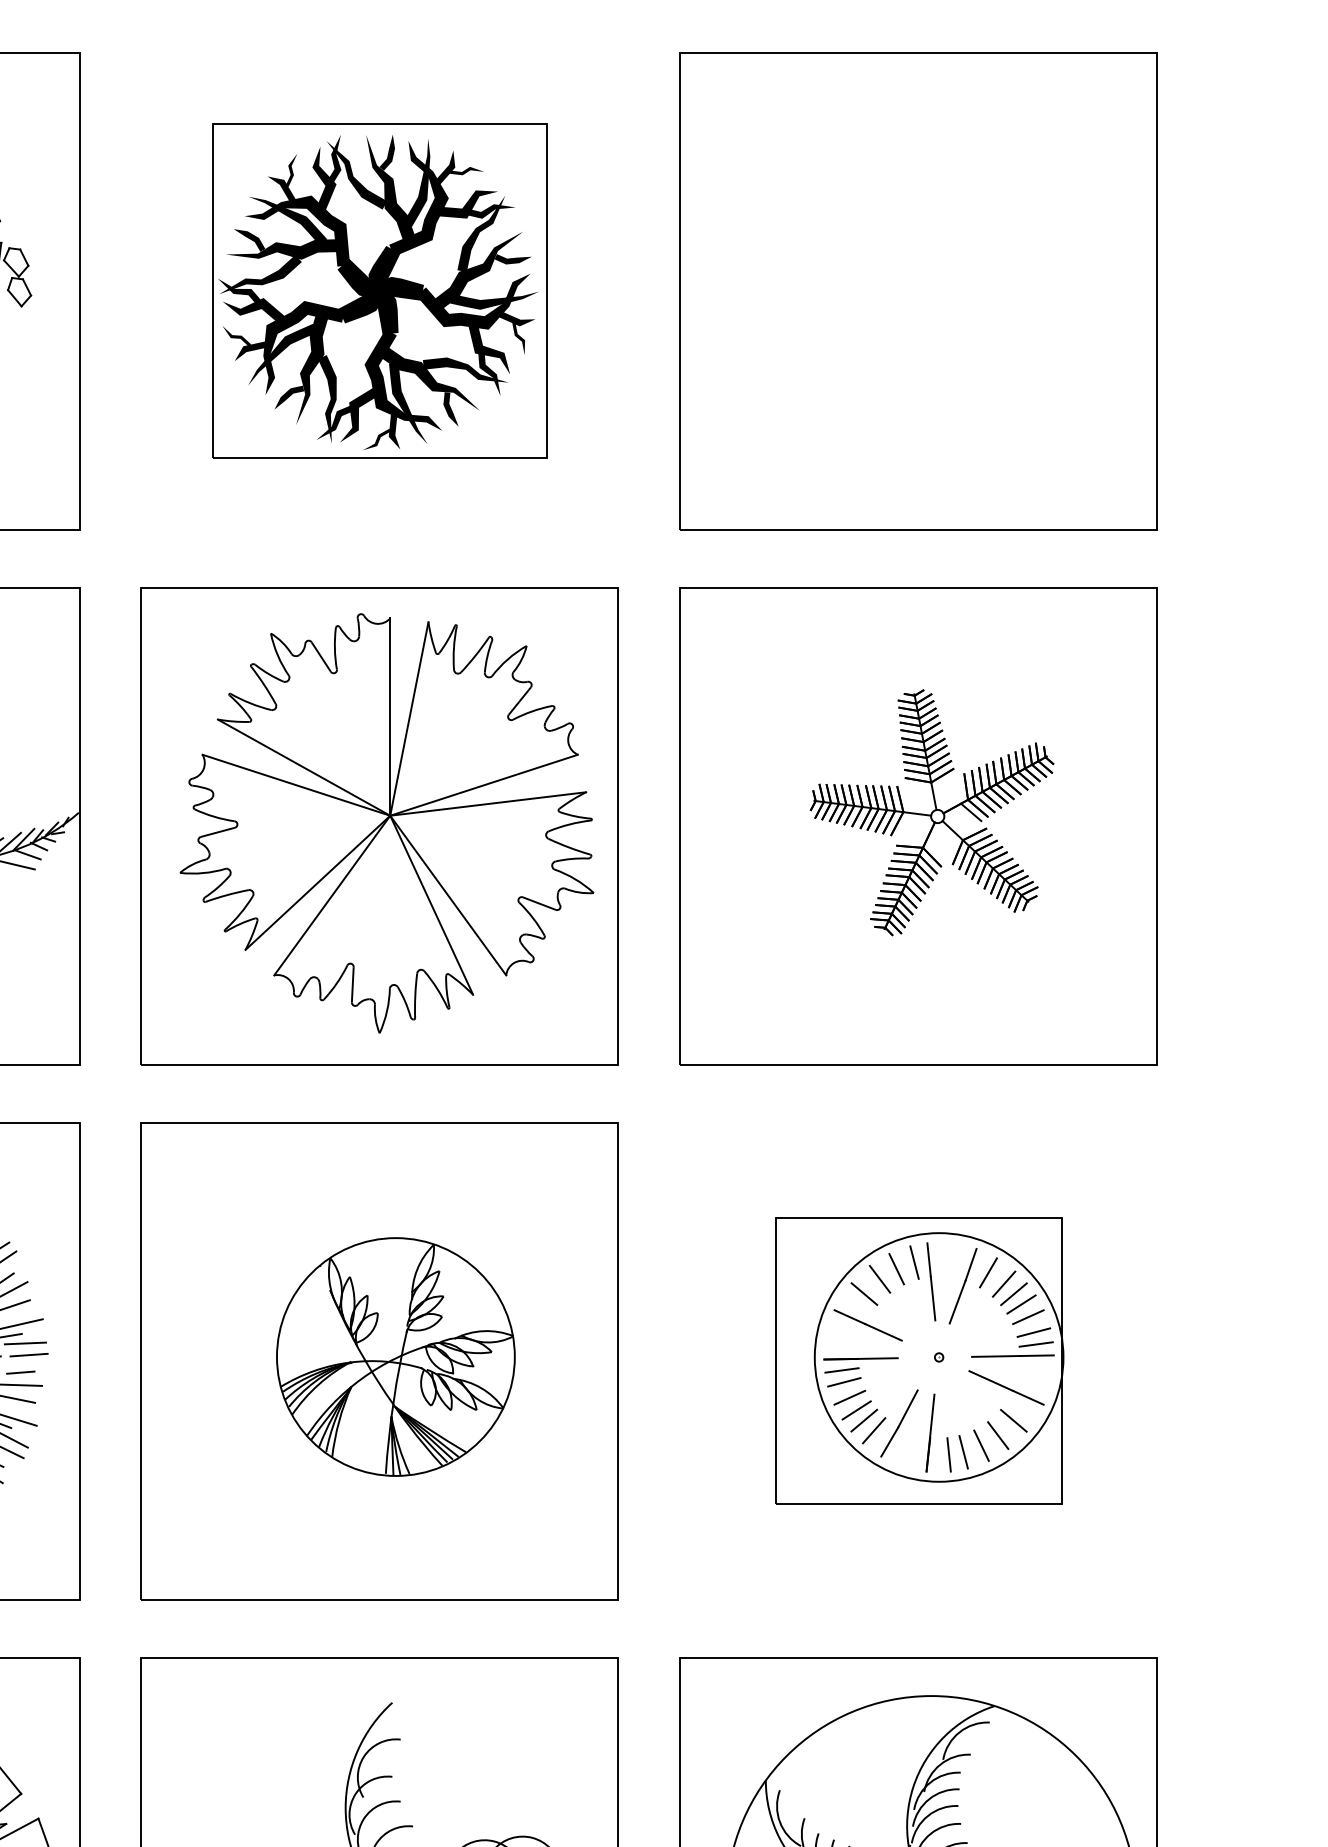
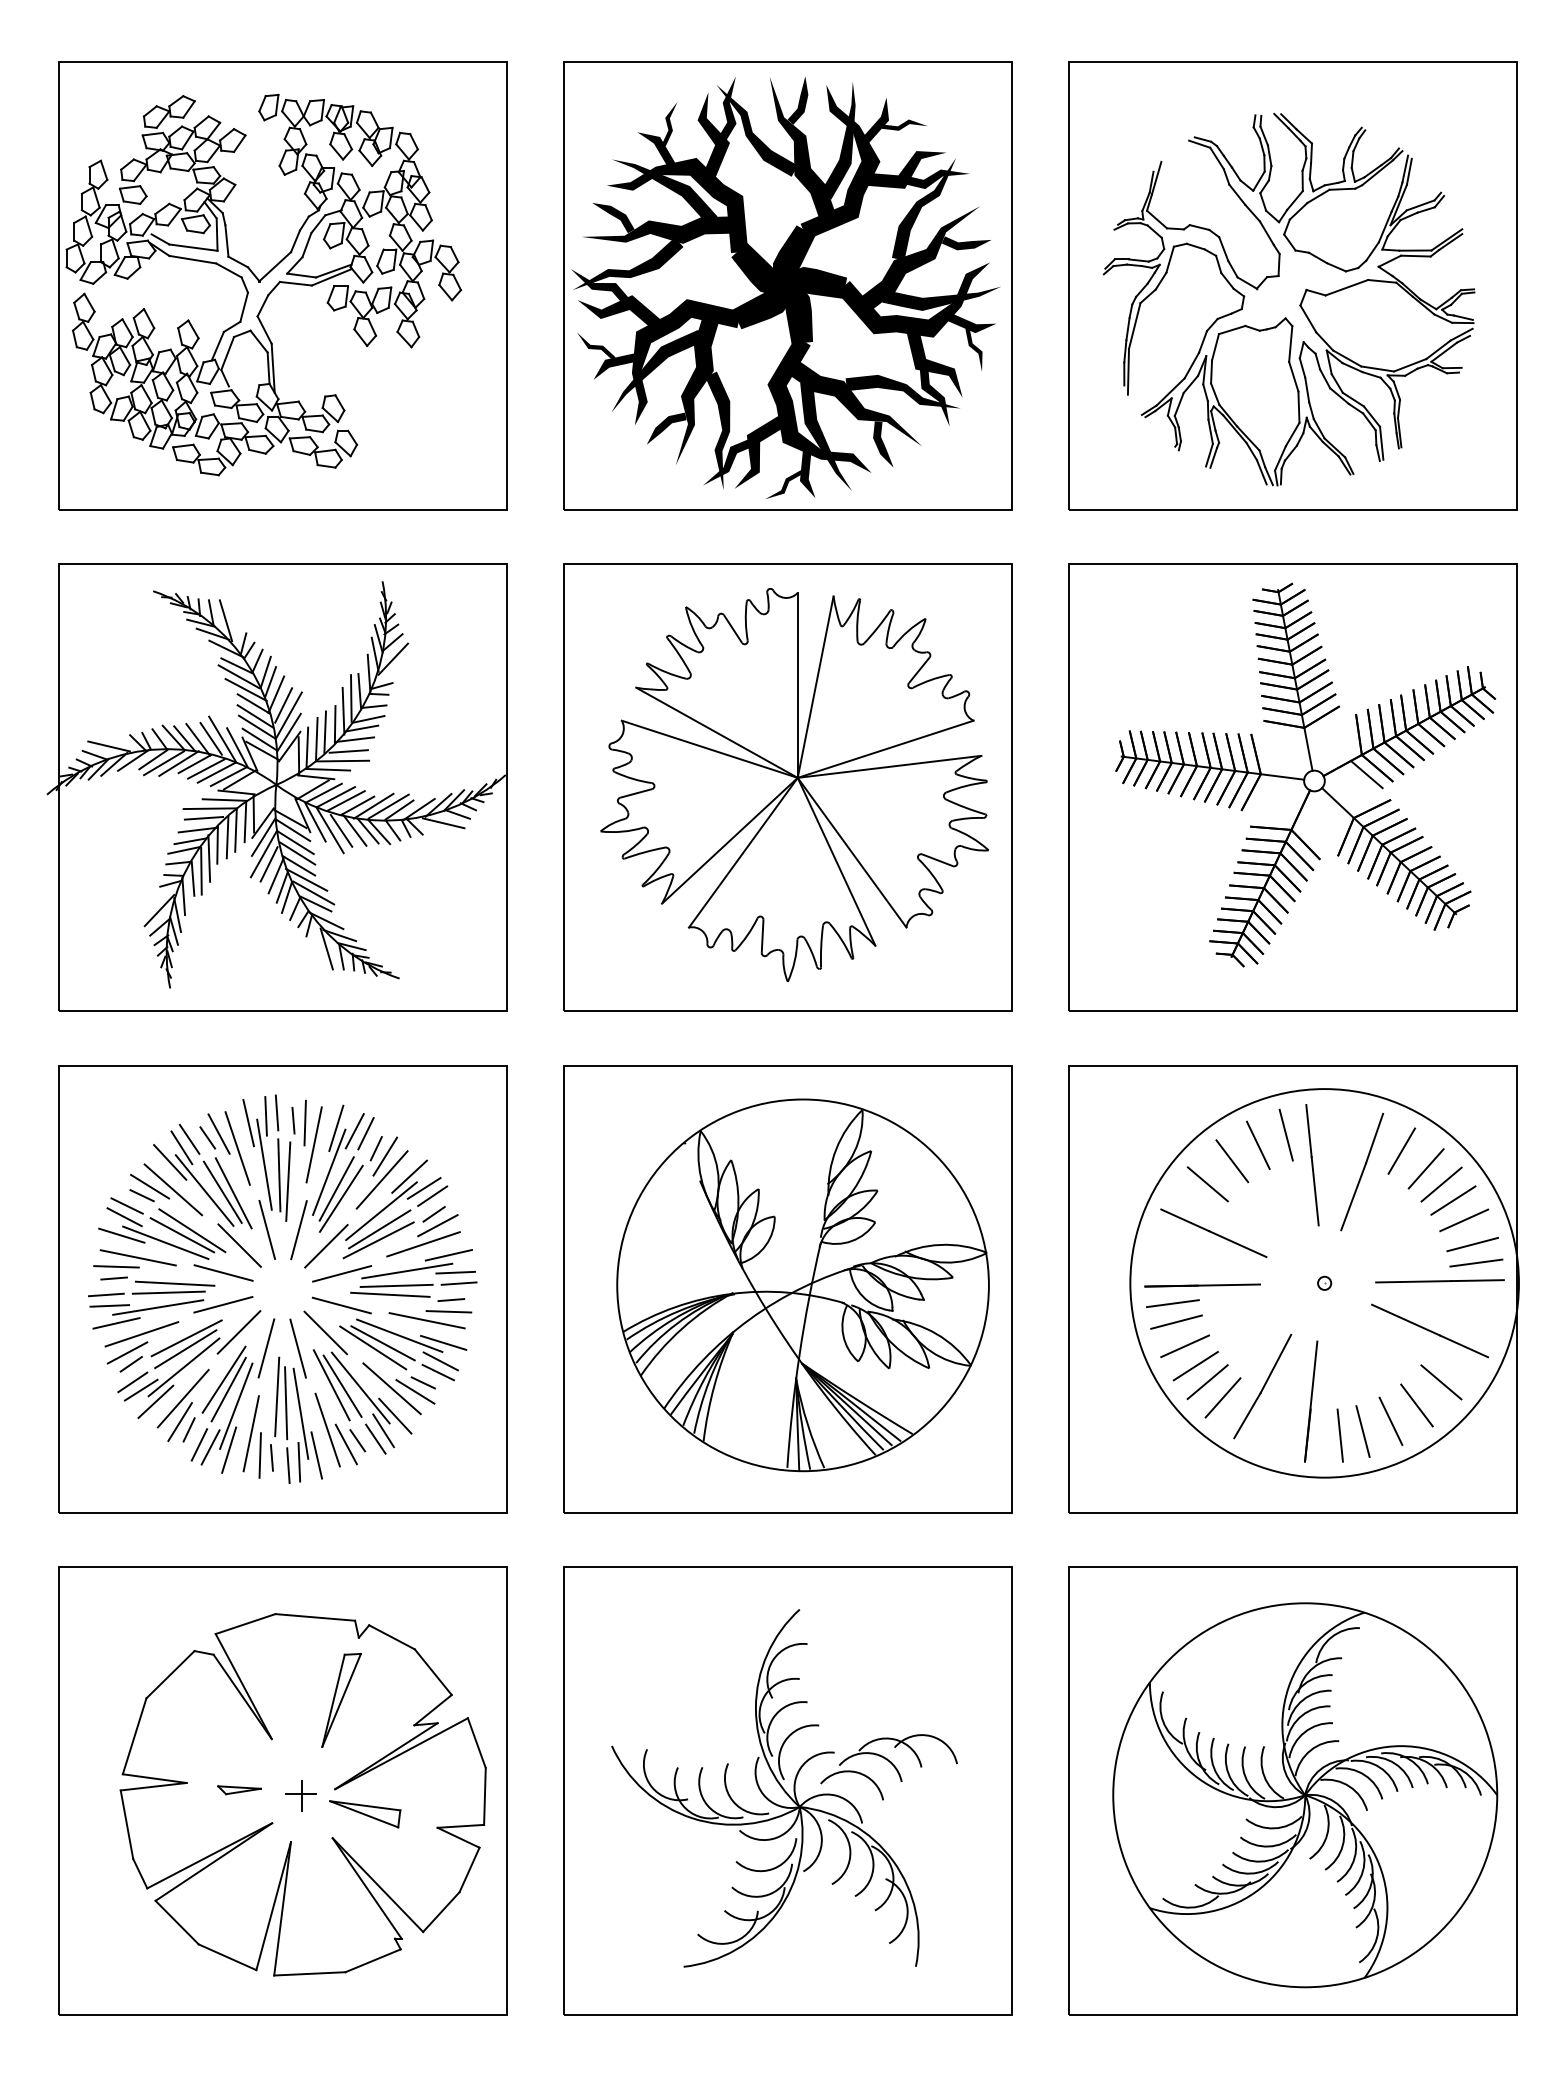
part: (379, 290) -> (787, 285), size x1.43
part: (925, 310) -> (1299, 304), added
part: (931, 812) -> (1305, 774), size x1.67
part: (395, 1357) -> (802, 1285), size x1.67
part: (918, 1361) -> (1293, 1289), size x1.67

